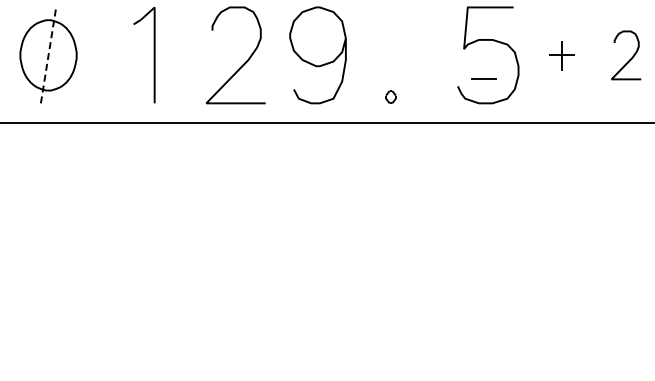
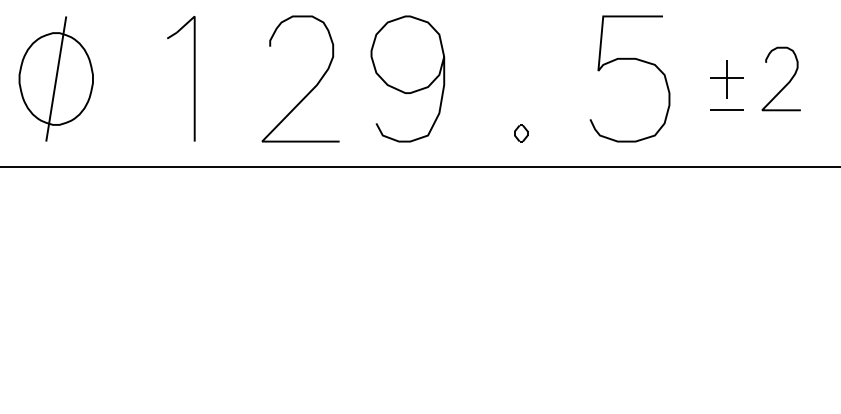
line: (48, 55) -> (56, 79), dashed -> solid
curve: (630, 58) -> (786, 83), moved
line: (483, 78) -> (725, 109), moved
part: (390, 96) -> (520, 132), moved

